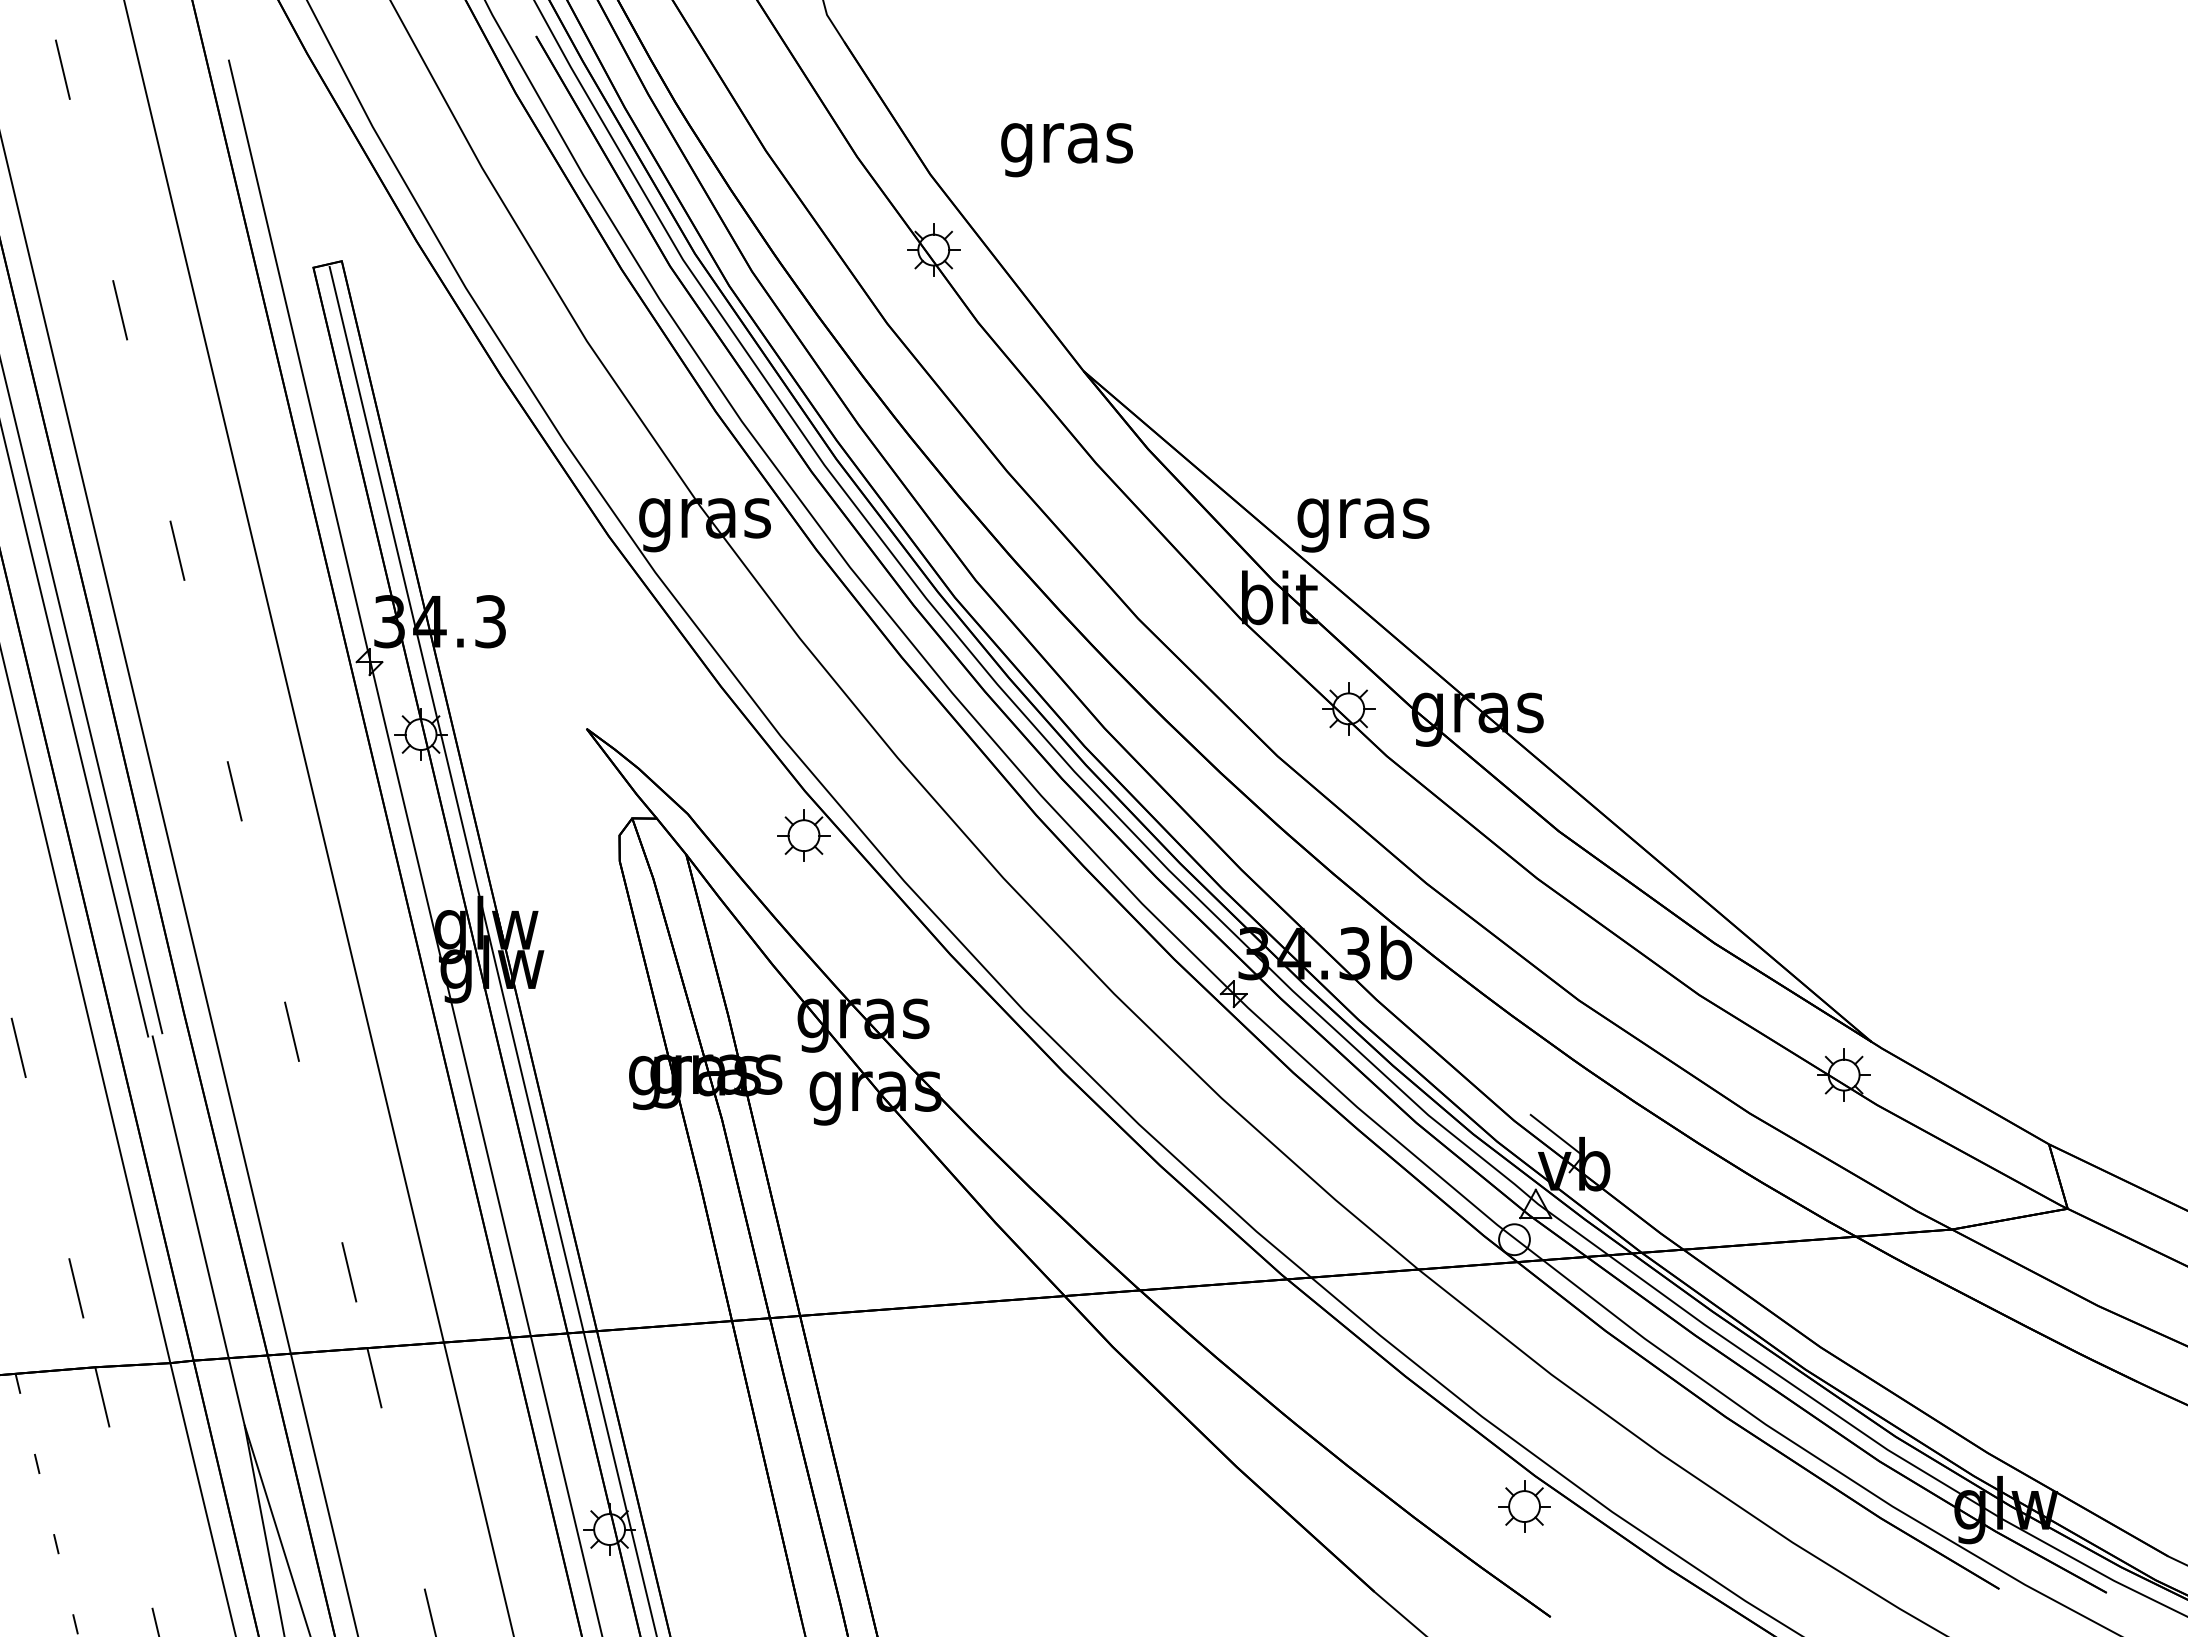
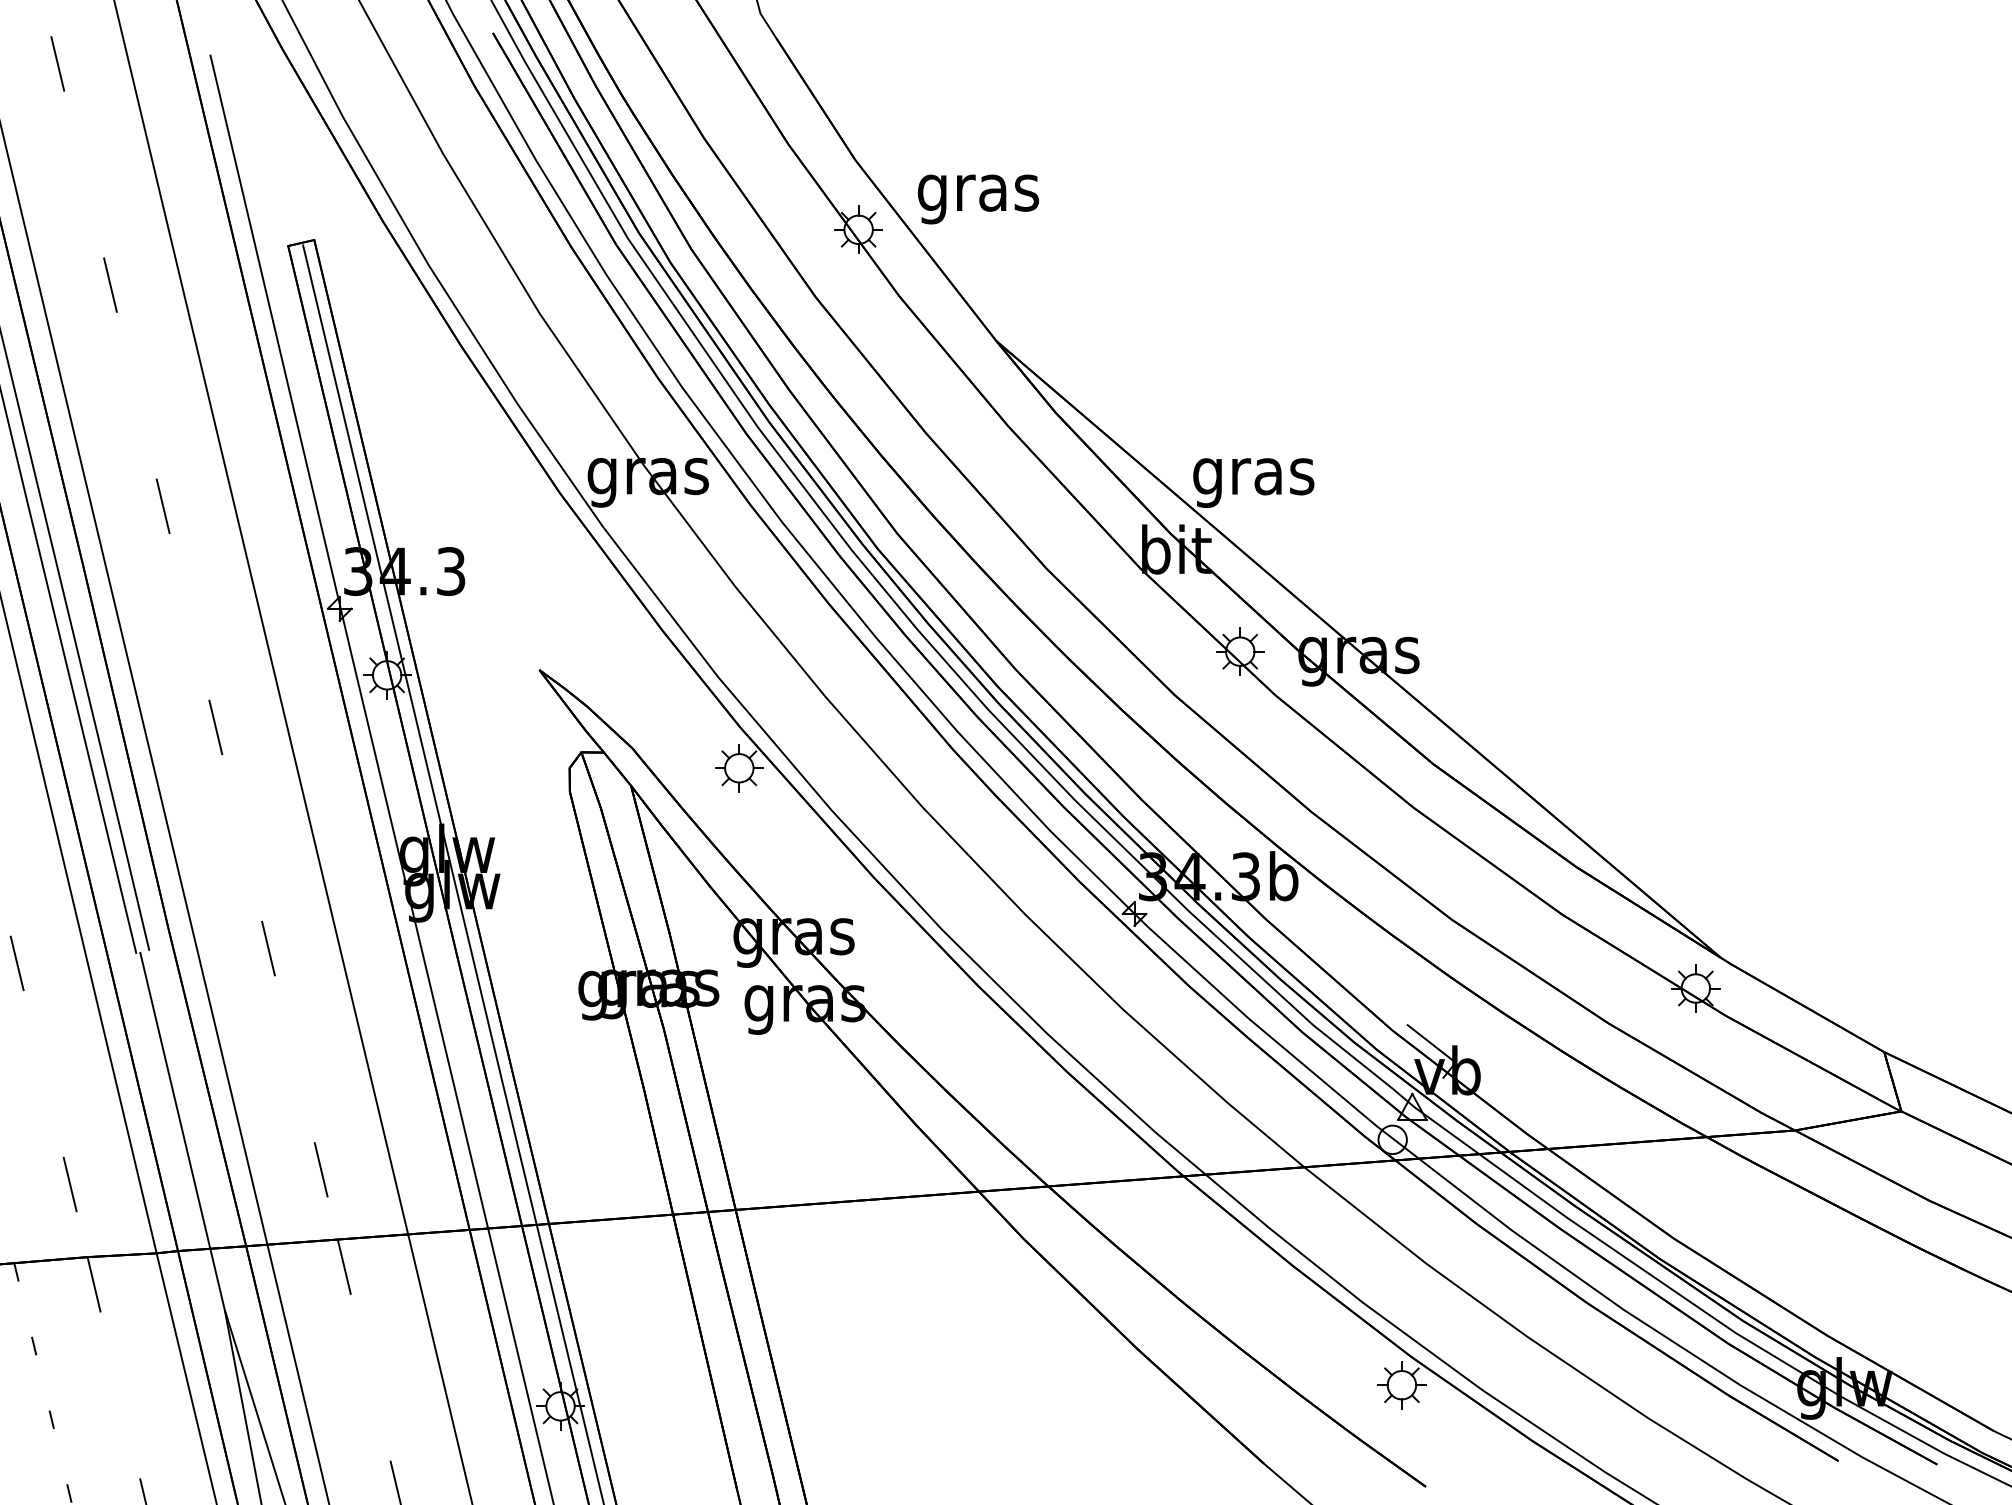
text: (1066, 150) -> (977, 199), moved

